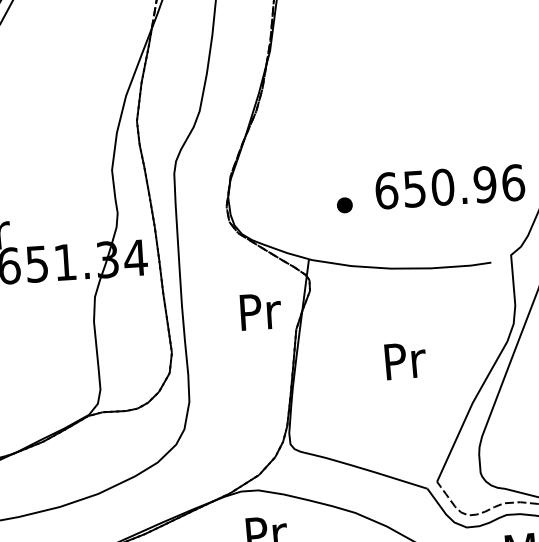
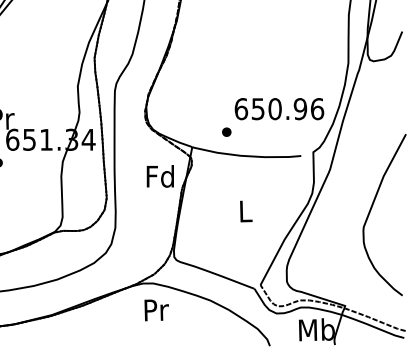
part: (344, 204) -> (226, 131), moved
text: (257, 311) -> (159, 176), Pr -> Fd
text: (405, 360) -> (246, 211), Pr -> L

